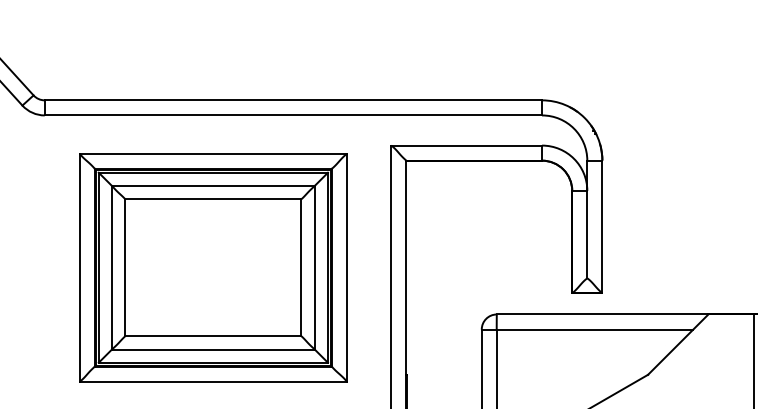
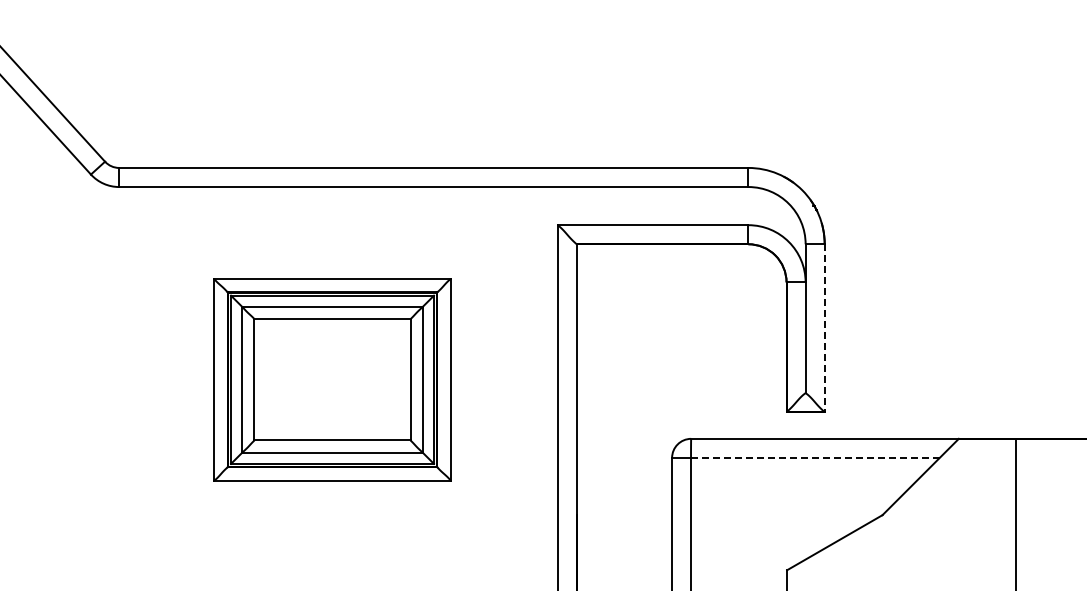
line: (602, 227) -> (824, 328), solid -> dashed
part: (213, 267) -> (332, 379), size x0.7
line: (594, 329) -> (814, 457), solid -> dashed

